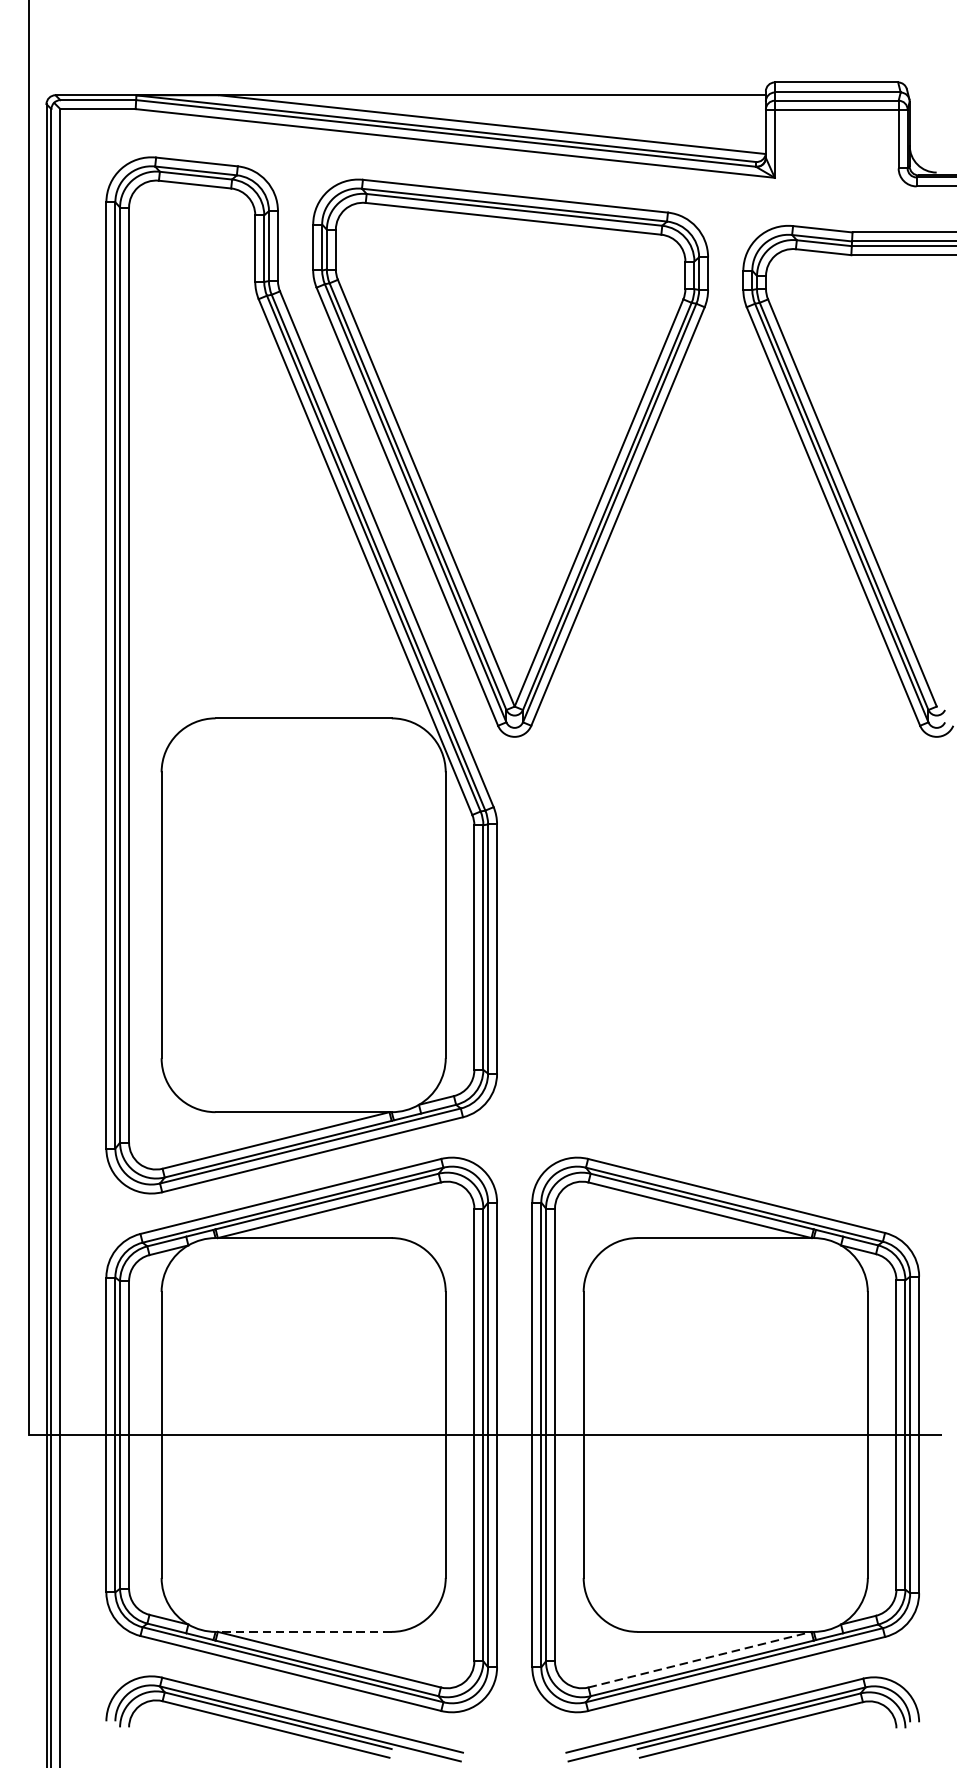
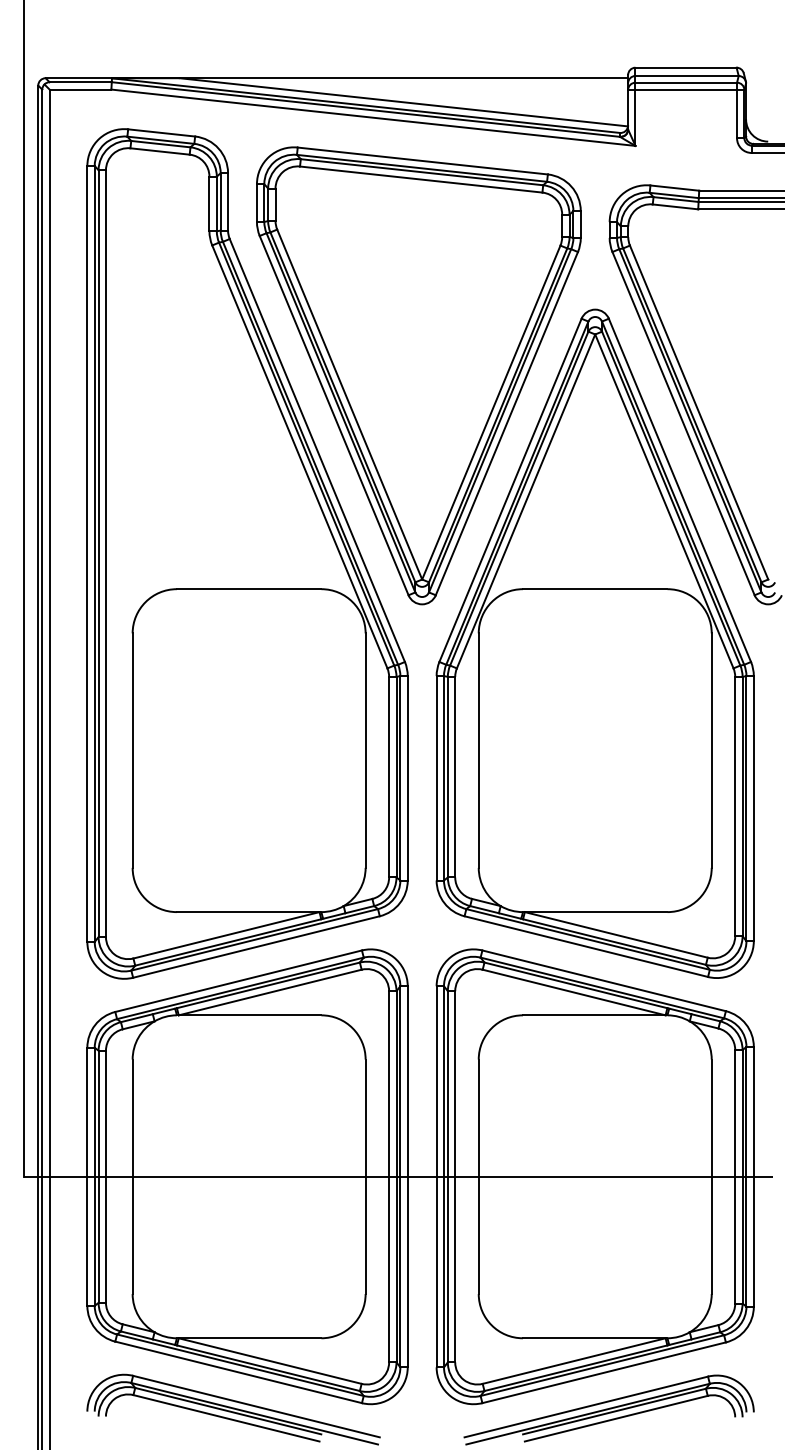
part: (724, 784) -> (594, 643), added
line: (304, 1632) -> (249, 1338), dashed -> solid
line: (700, 1658) -> (574, 1360), dashed -> solid

